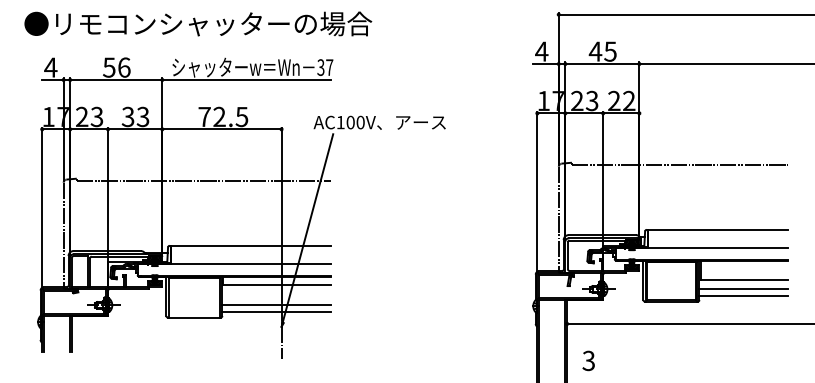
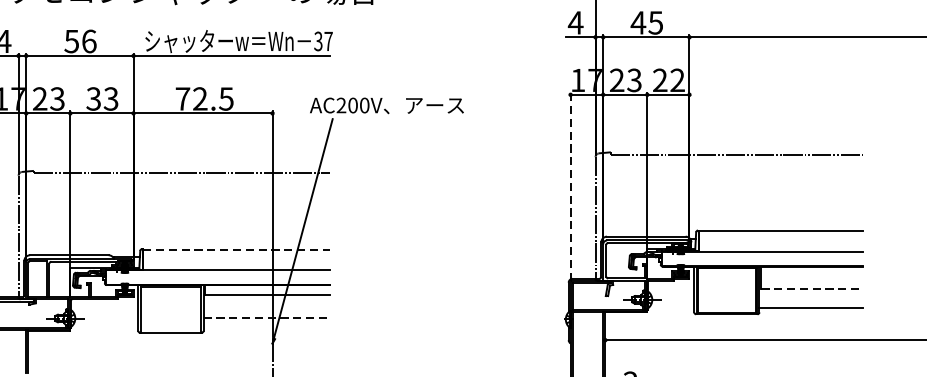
text: (340, 121) -> (341, 104), AC100V -> AC200V
line: (537, 192) -> (570, 187), solid -> dashed
line: (250, 246) -> (236, 249), solid -> dashed
line: (744, 279) -> (811, 288), solid -> dashed
line: (743, 288) -> (810, 298), removed
line: (276, 304) -> (266, 317), solid -> dashed
line: (276, 312) -> (266, 326), removed

